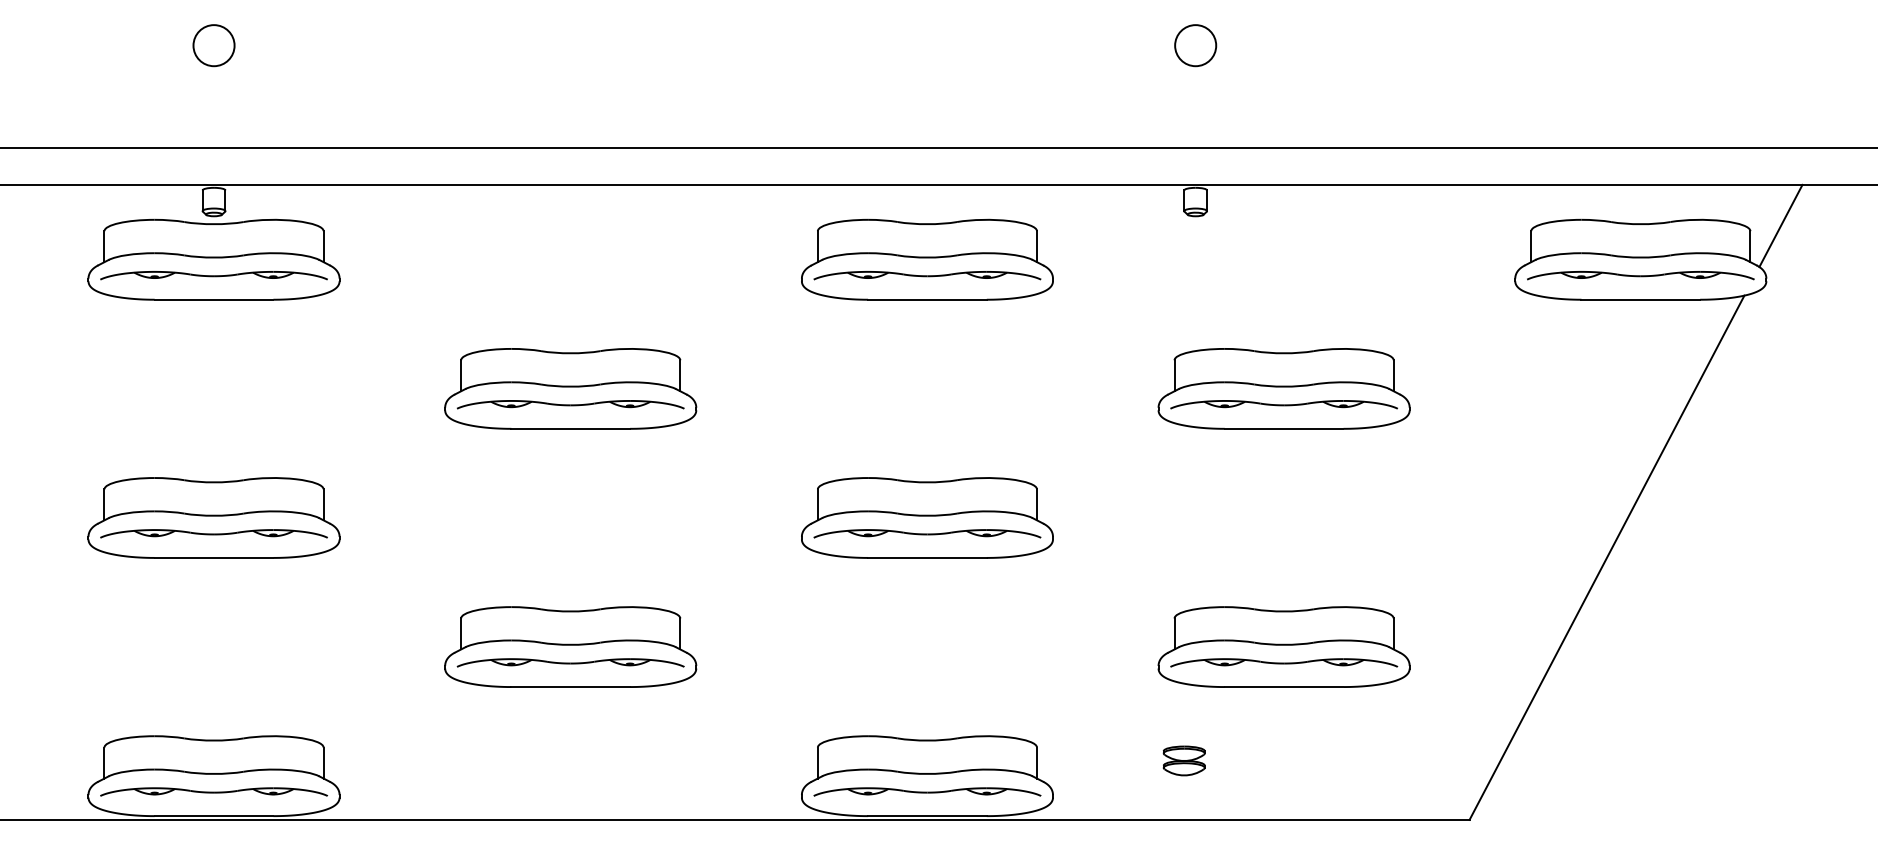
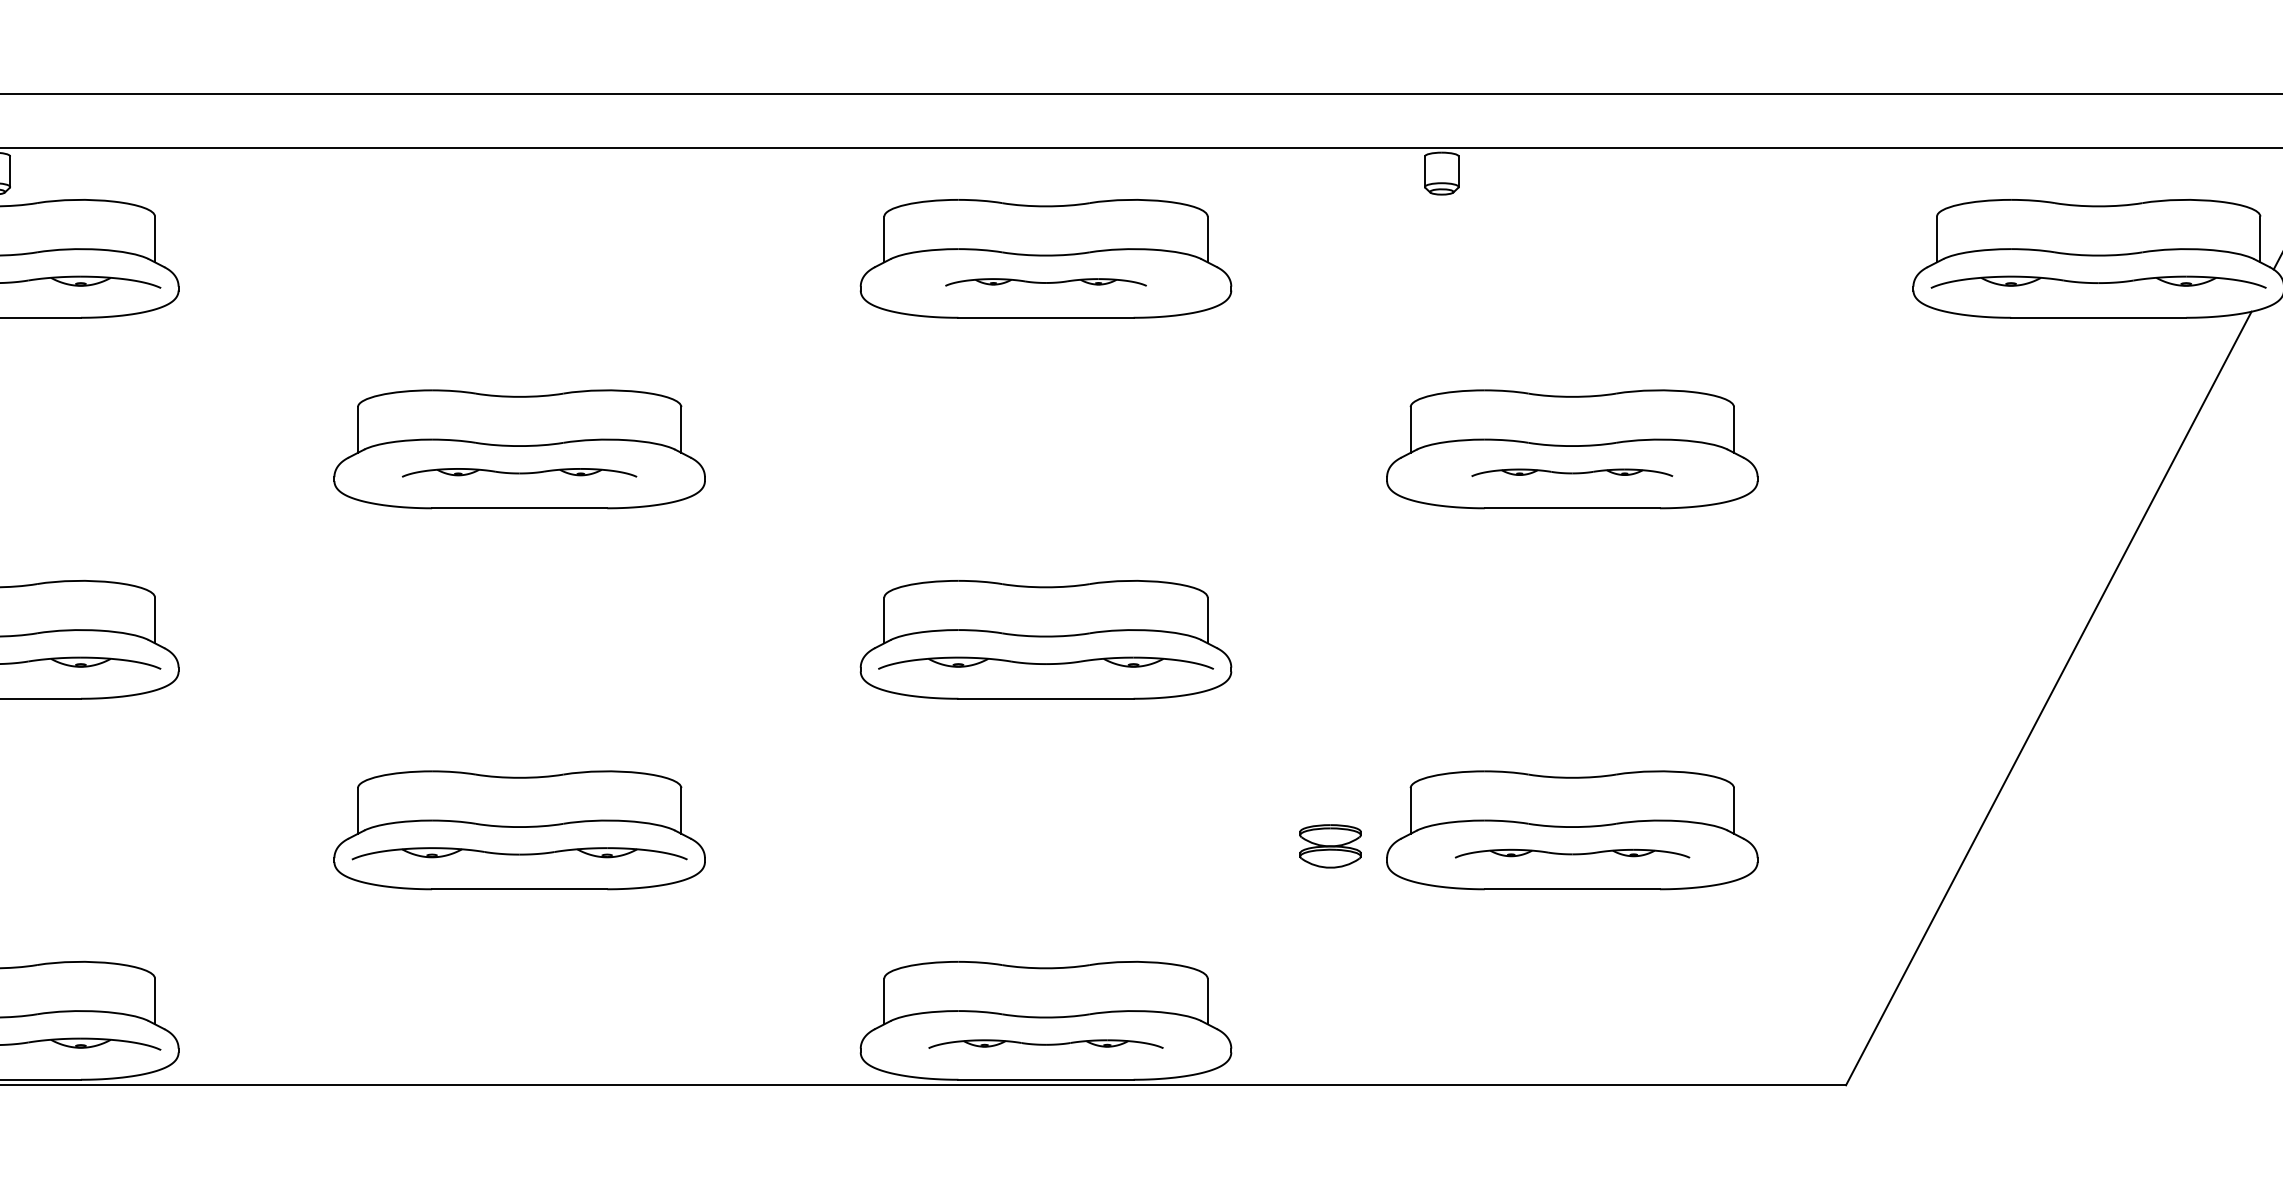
part: (927, 275) -> (1046, 282), size x0.6
part: (570, 404) -> (519, 472), size x0.7
part: (1283, 404) -> (1571, 472), size x0.6
part: (1284, 662) -> (1572, 853), size x0.7
part: (1183, 760) -> (1329, 845), moved
part: (927, 791) -> (1046, 1043), size x0.7

